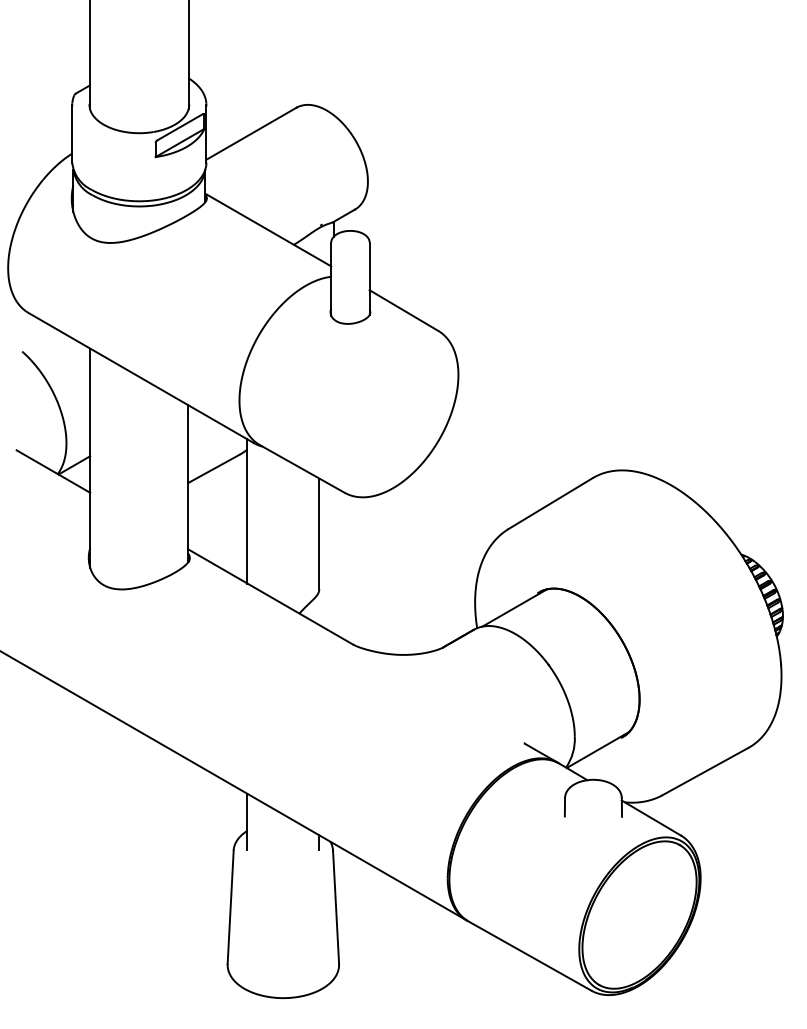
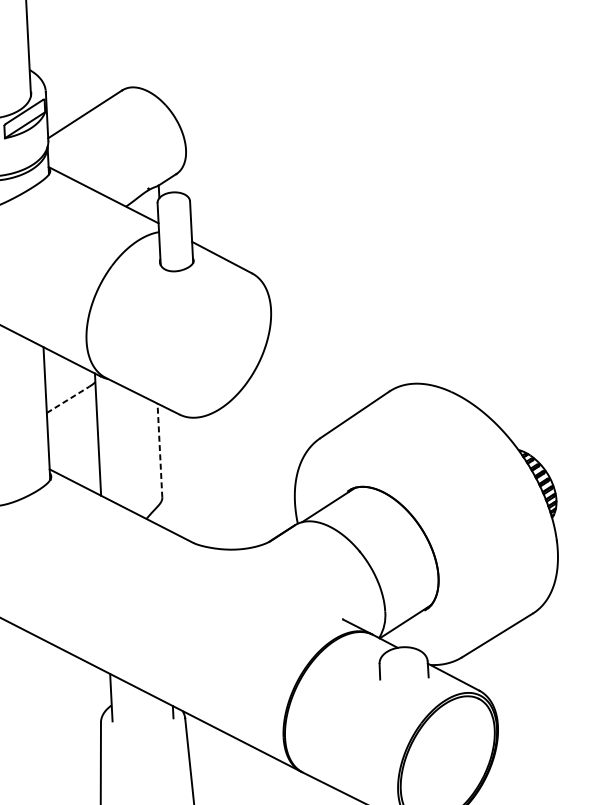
line: (214, 468) -> (68, 399), solid -> dashed
line: (319, 533) -> (160, 450), solid -> dashed

